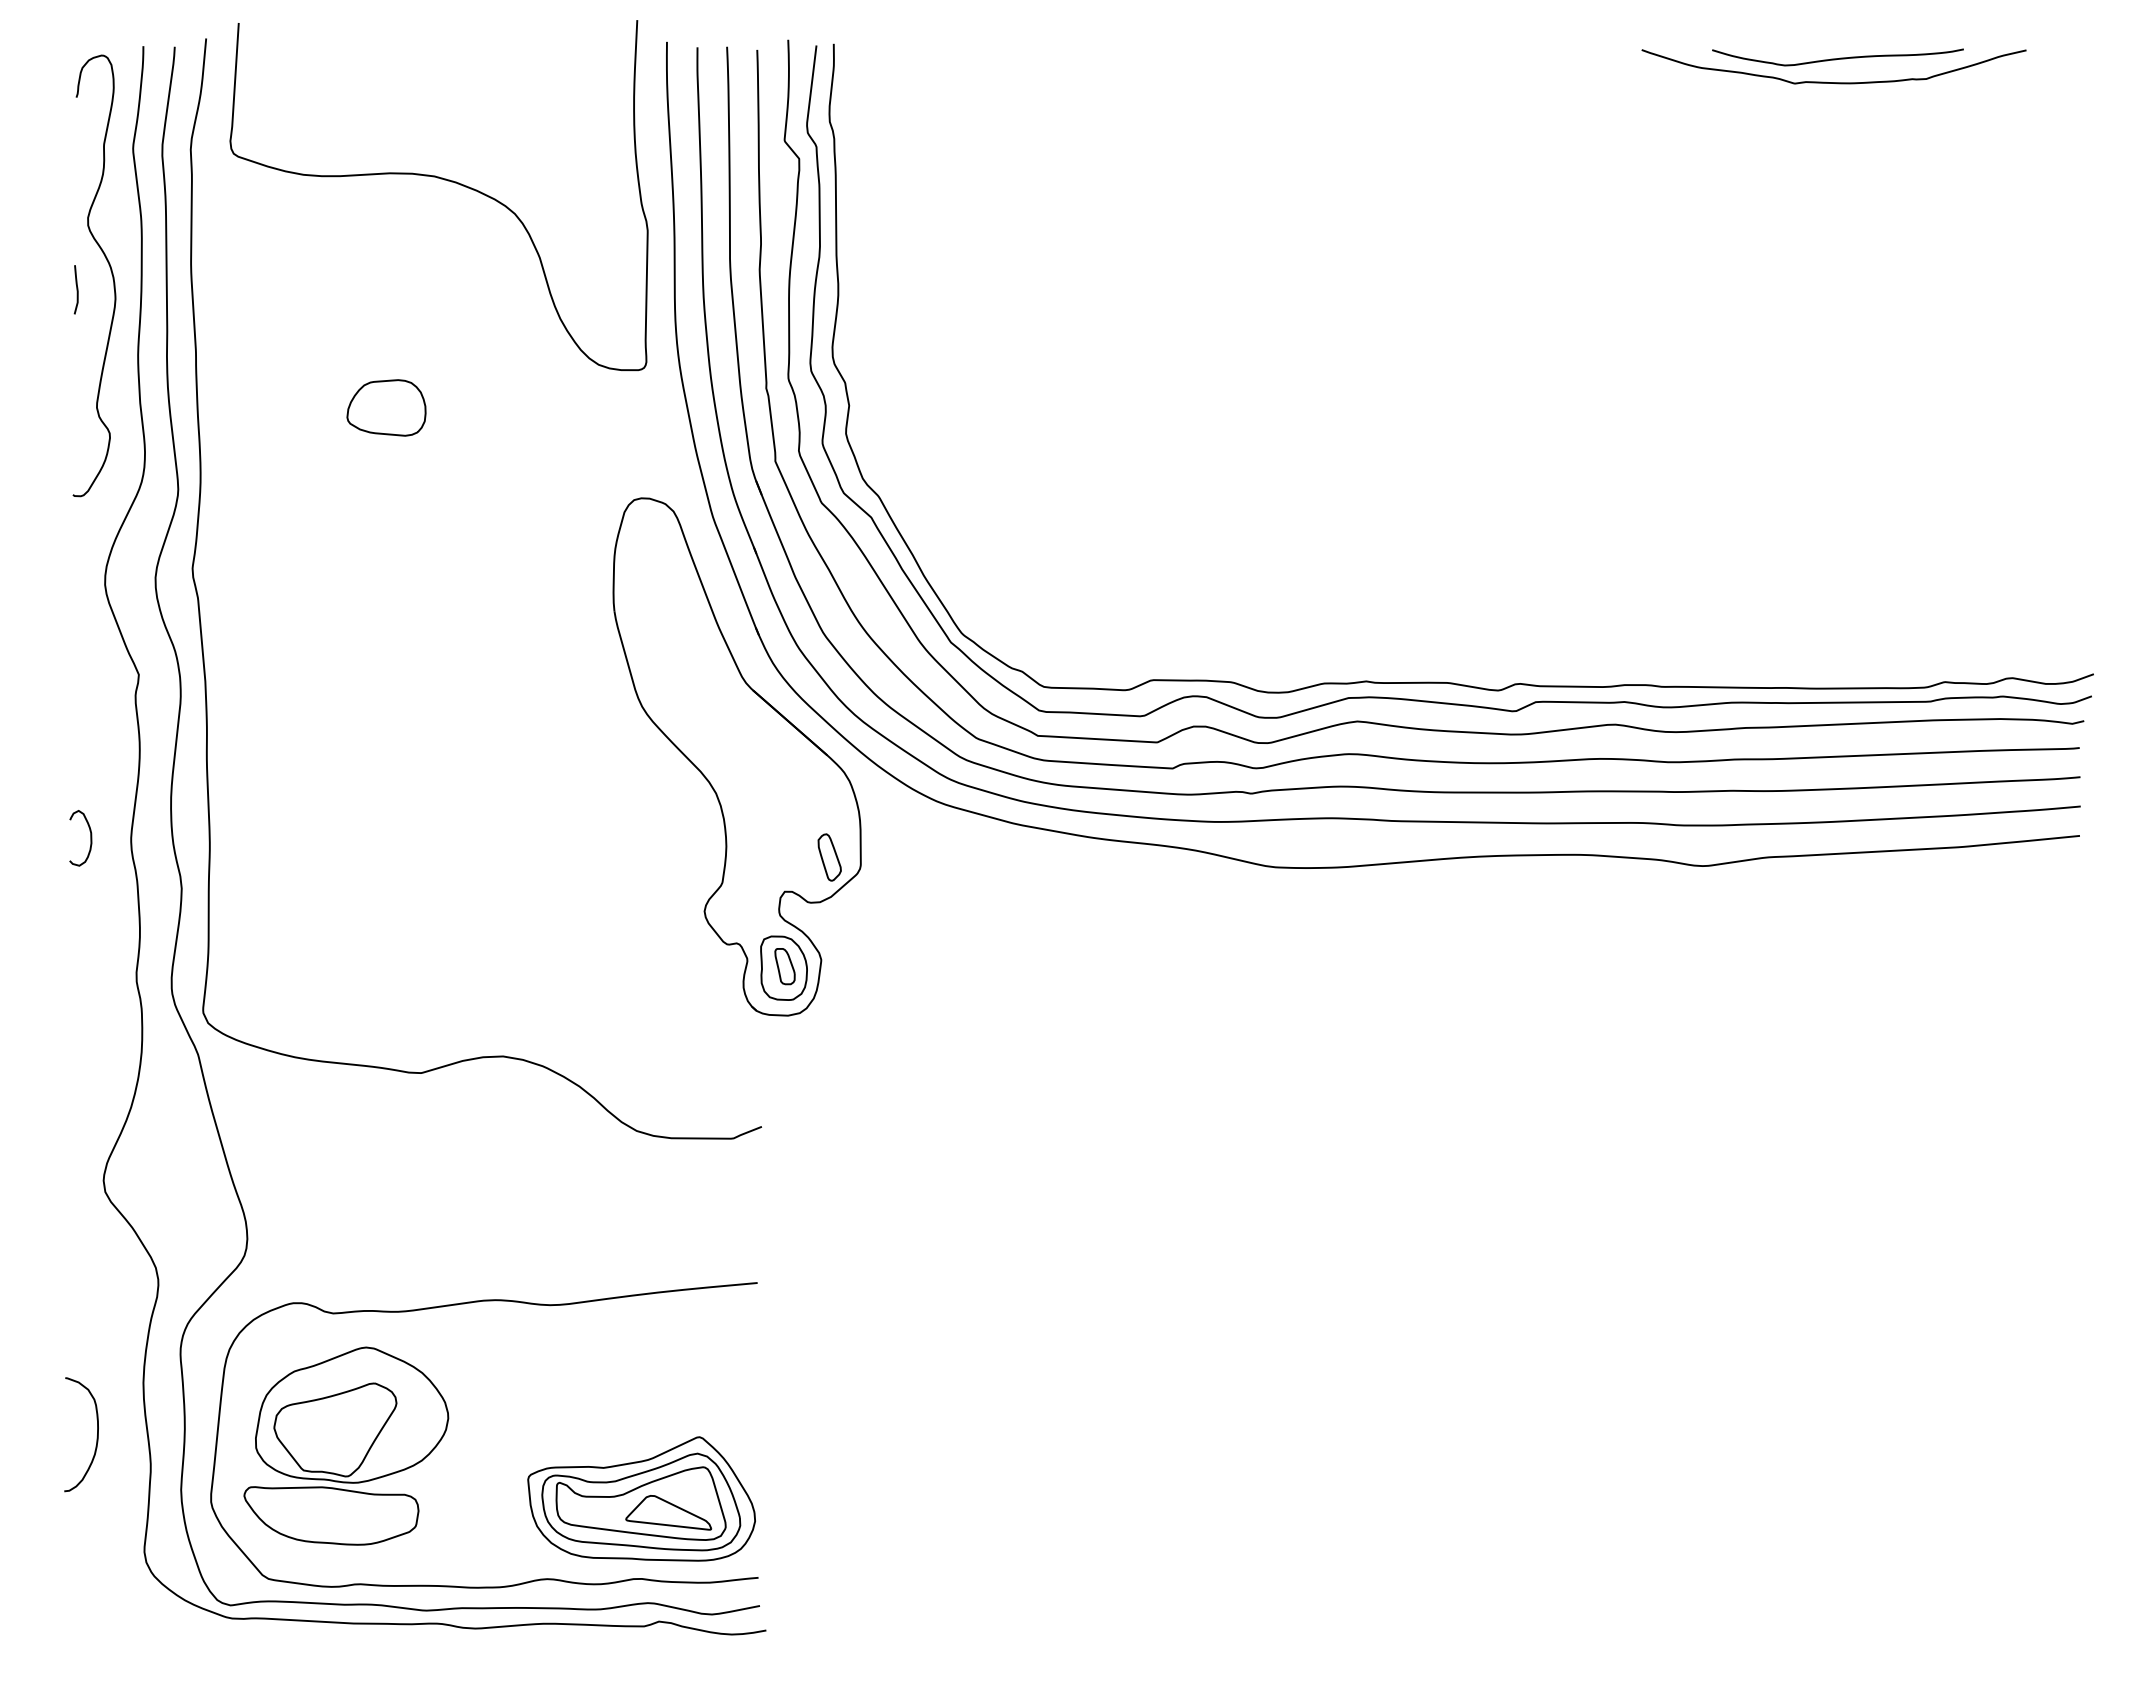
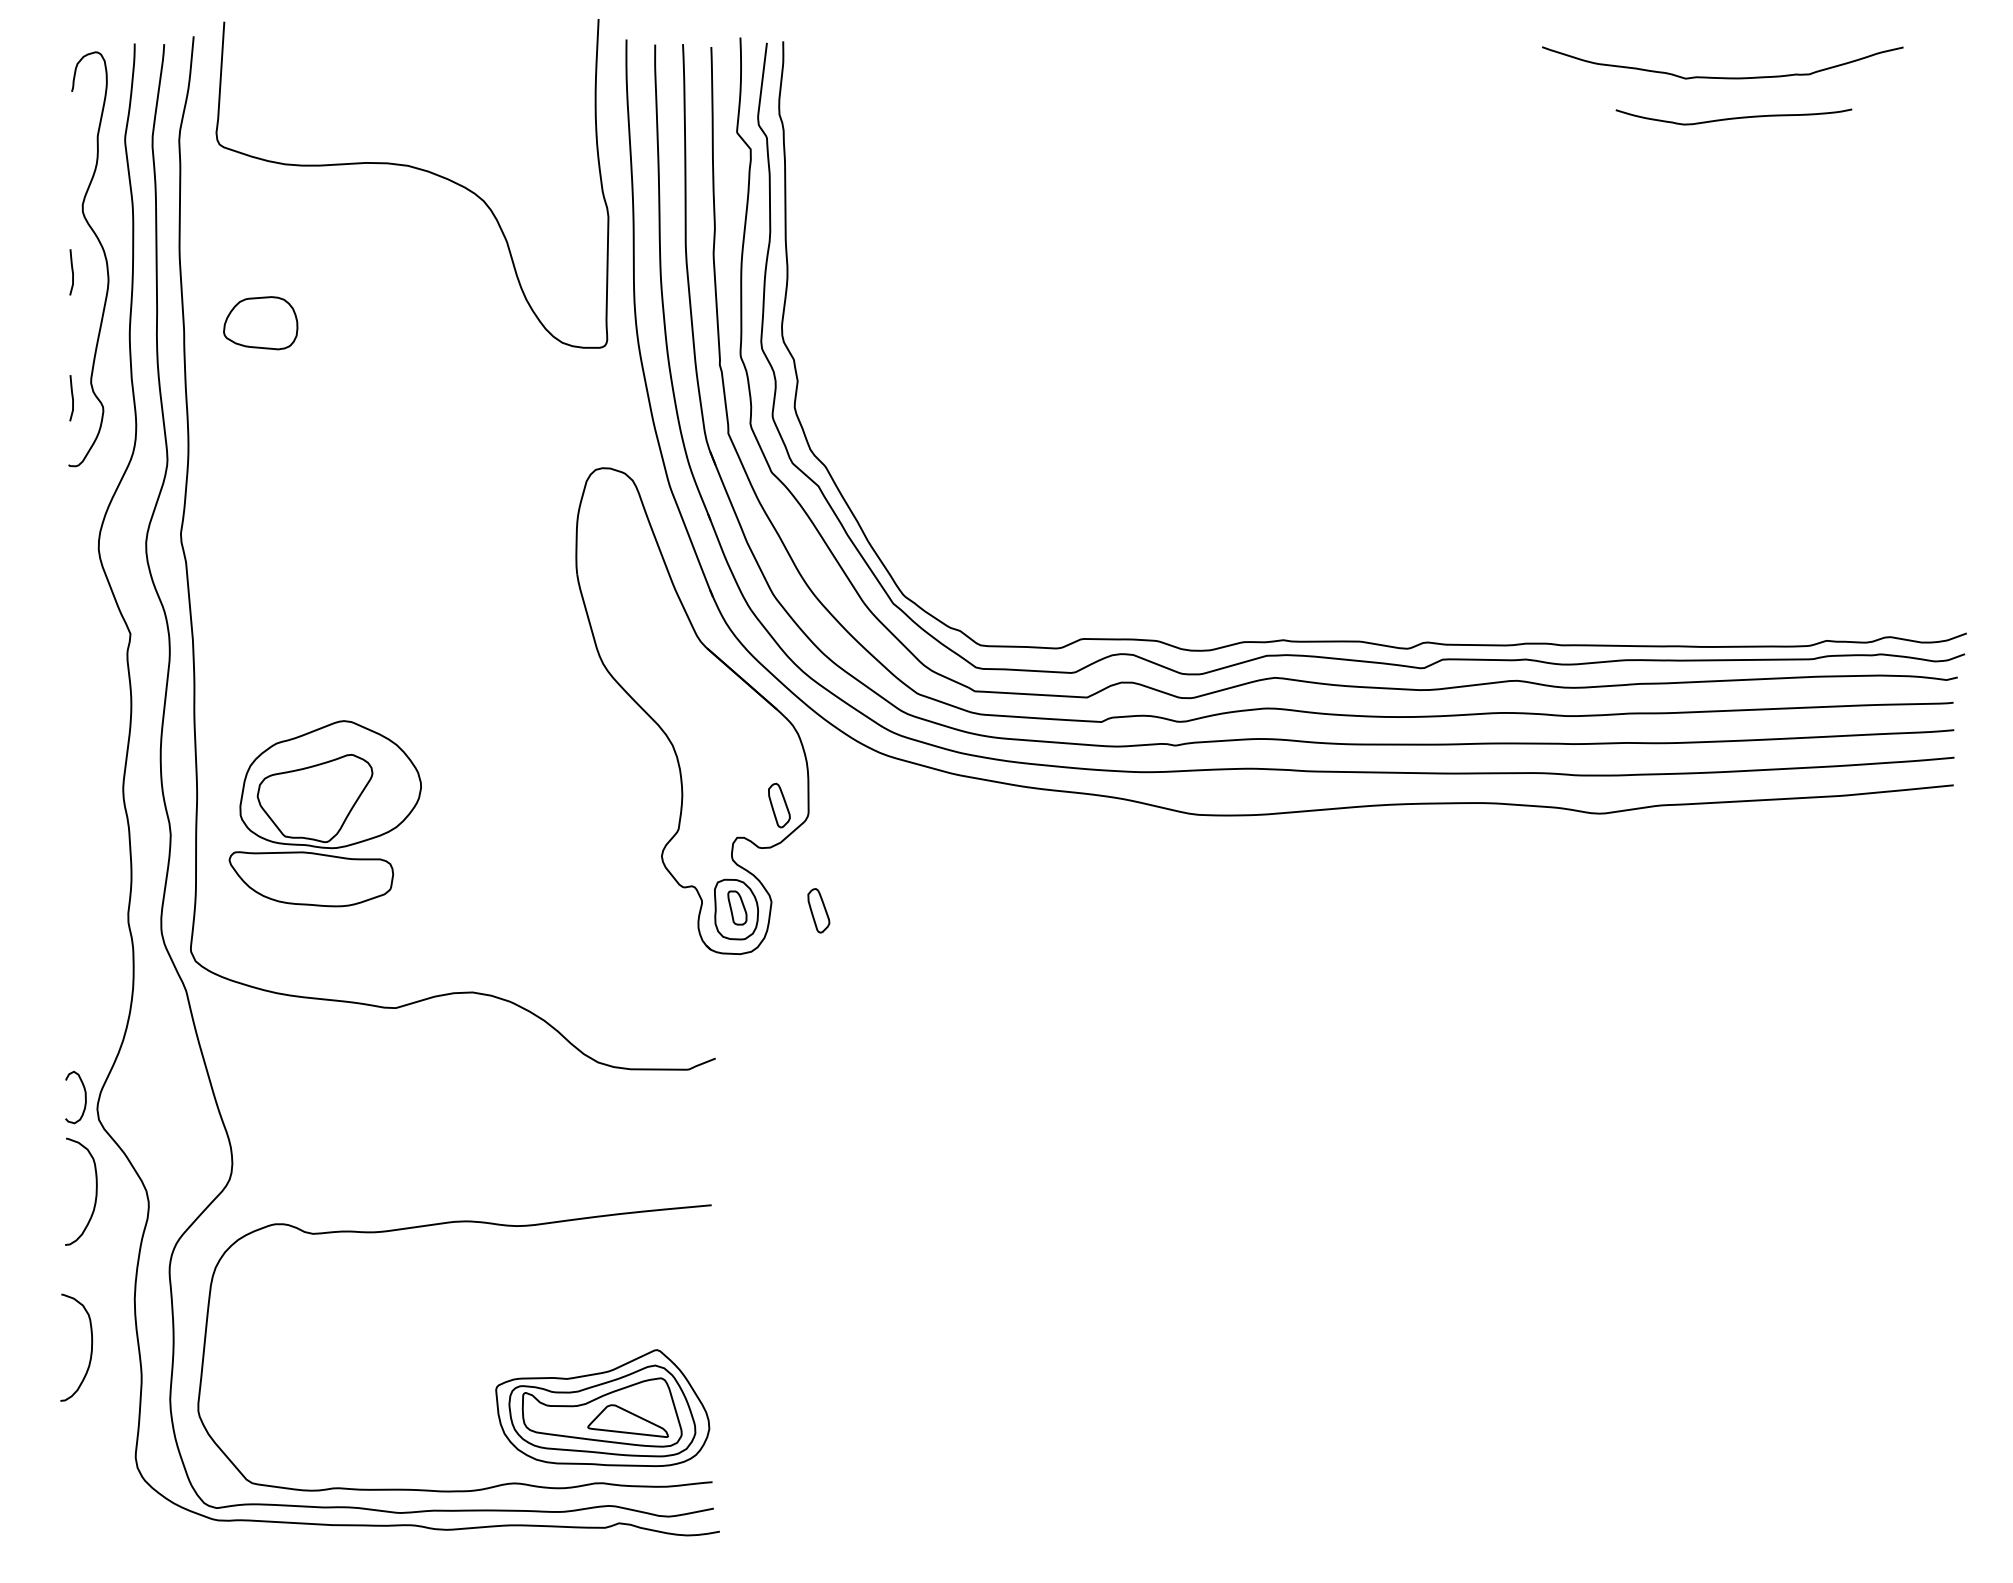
curve: (1837, 58) -> (1733, 118), moved
part: (386, 407) -> (260, 322), moved
curve: (76, 423) -> (71, 397), added
curve: (90, 838) -> (85, 1097), moved
part: (871, 969) -> (818, 910), added
curve: (101, 1271) -> (95, 1194), added
part: (346, 1445) -> (325, 813), moved

